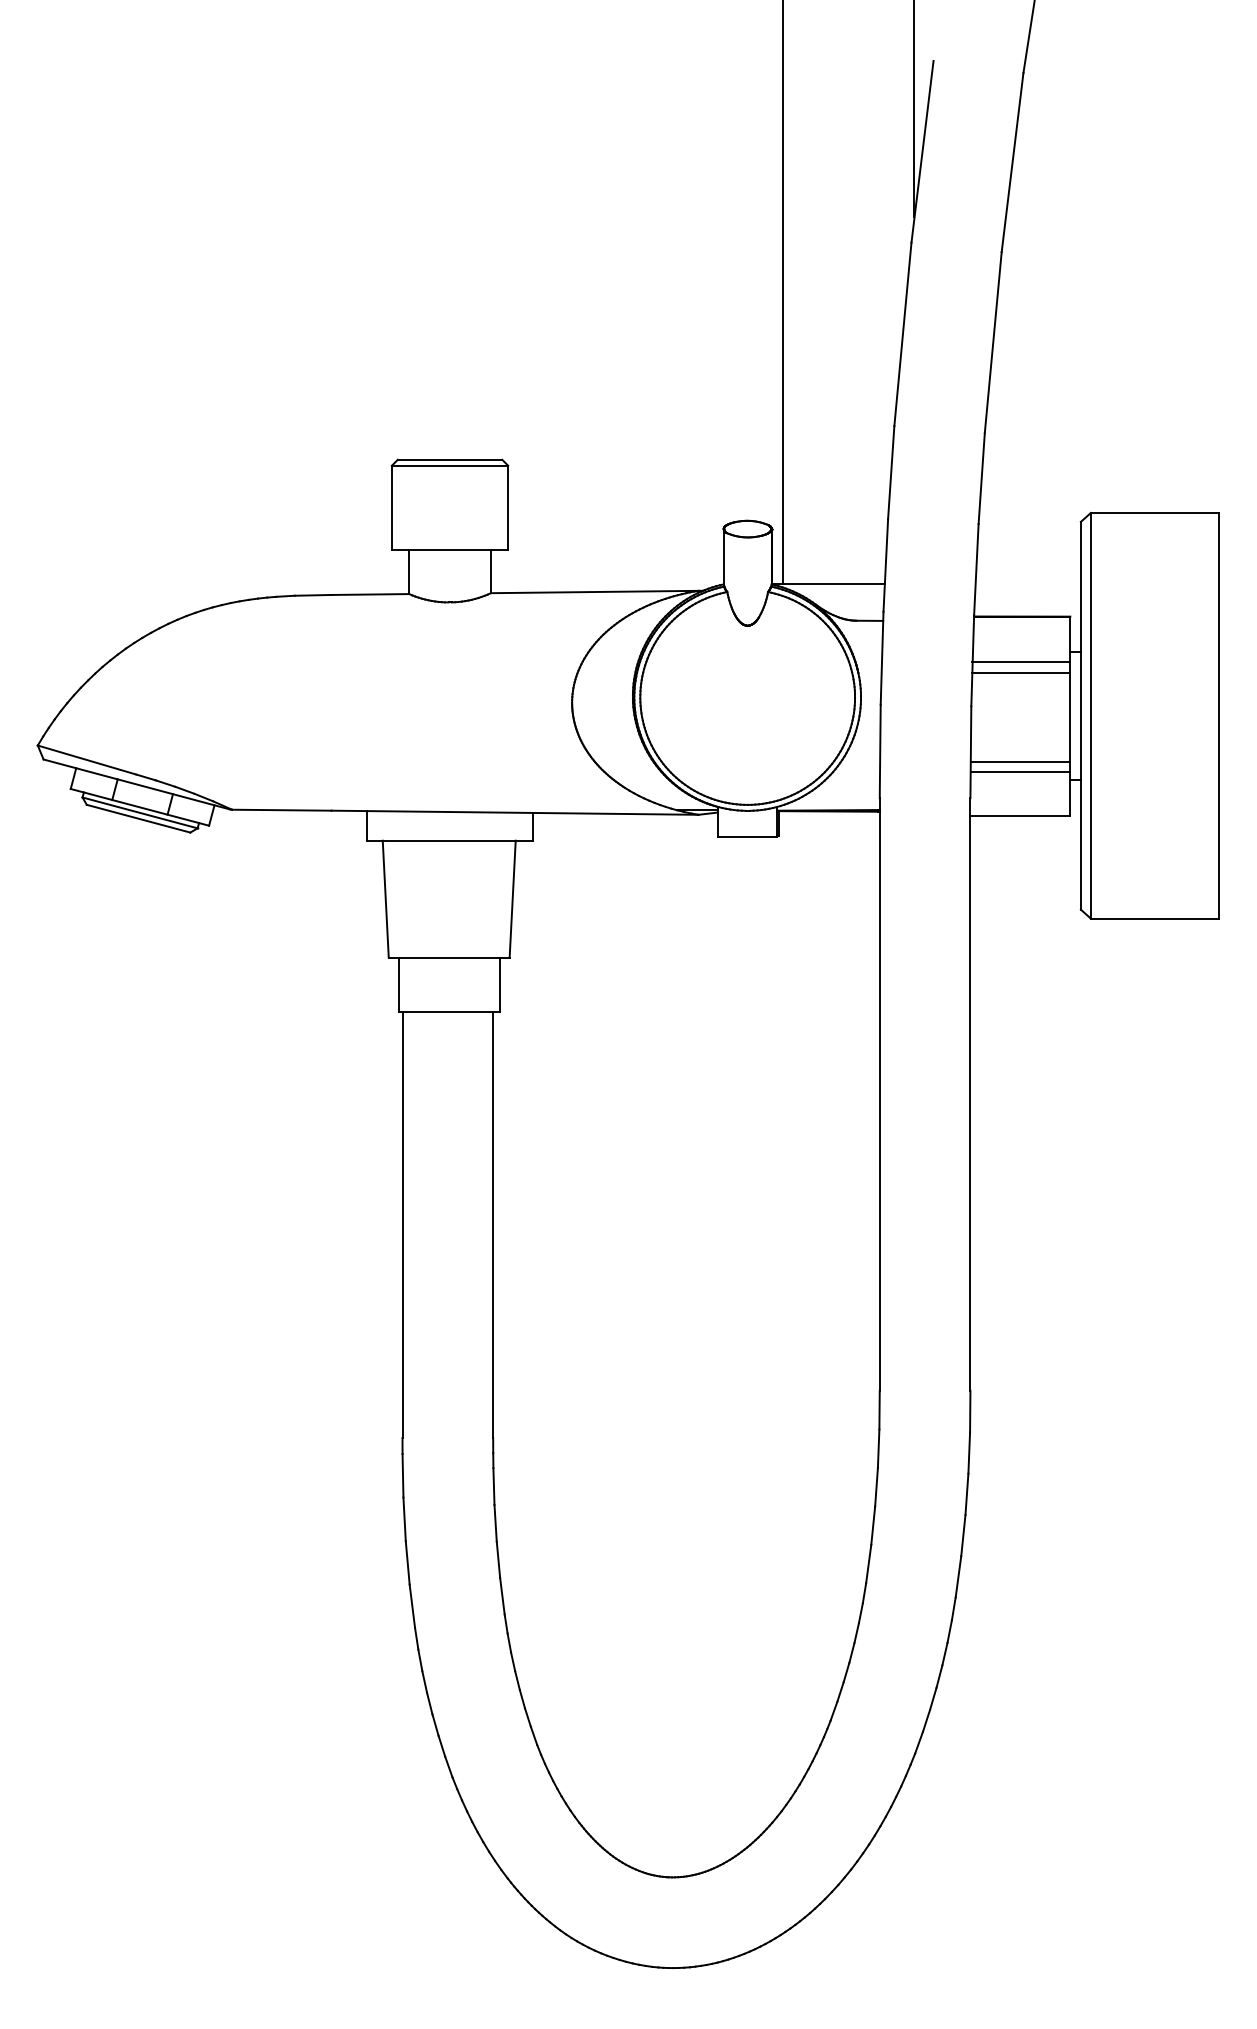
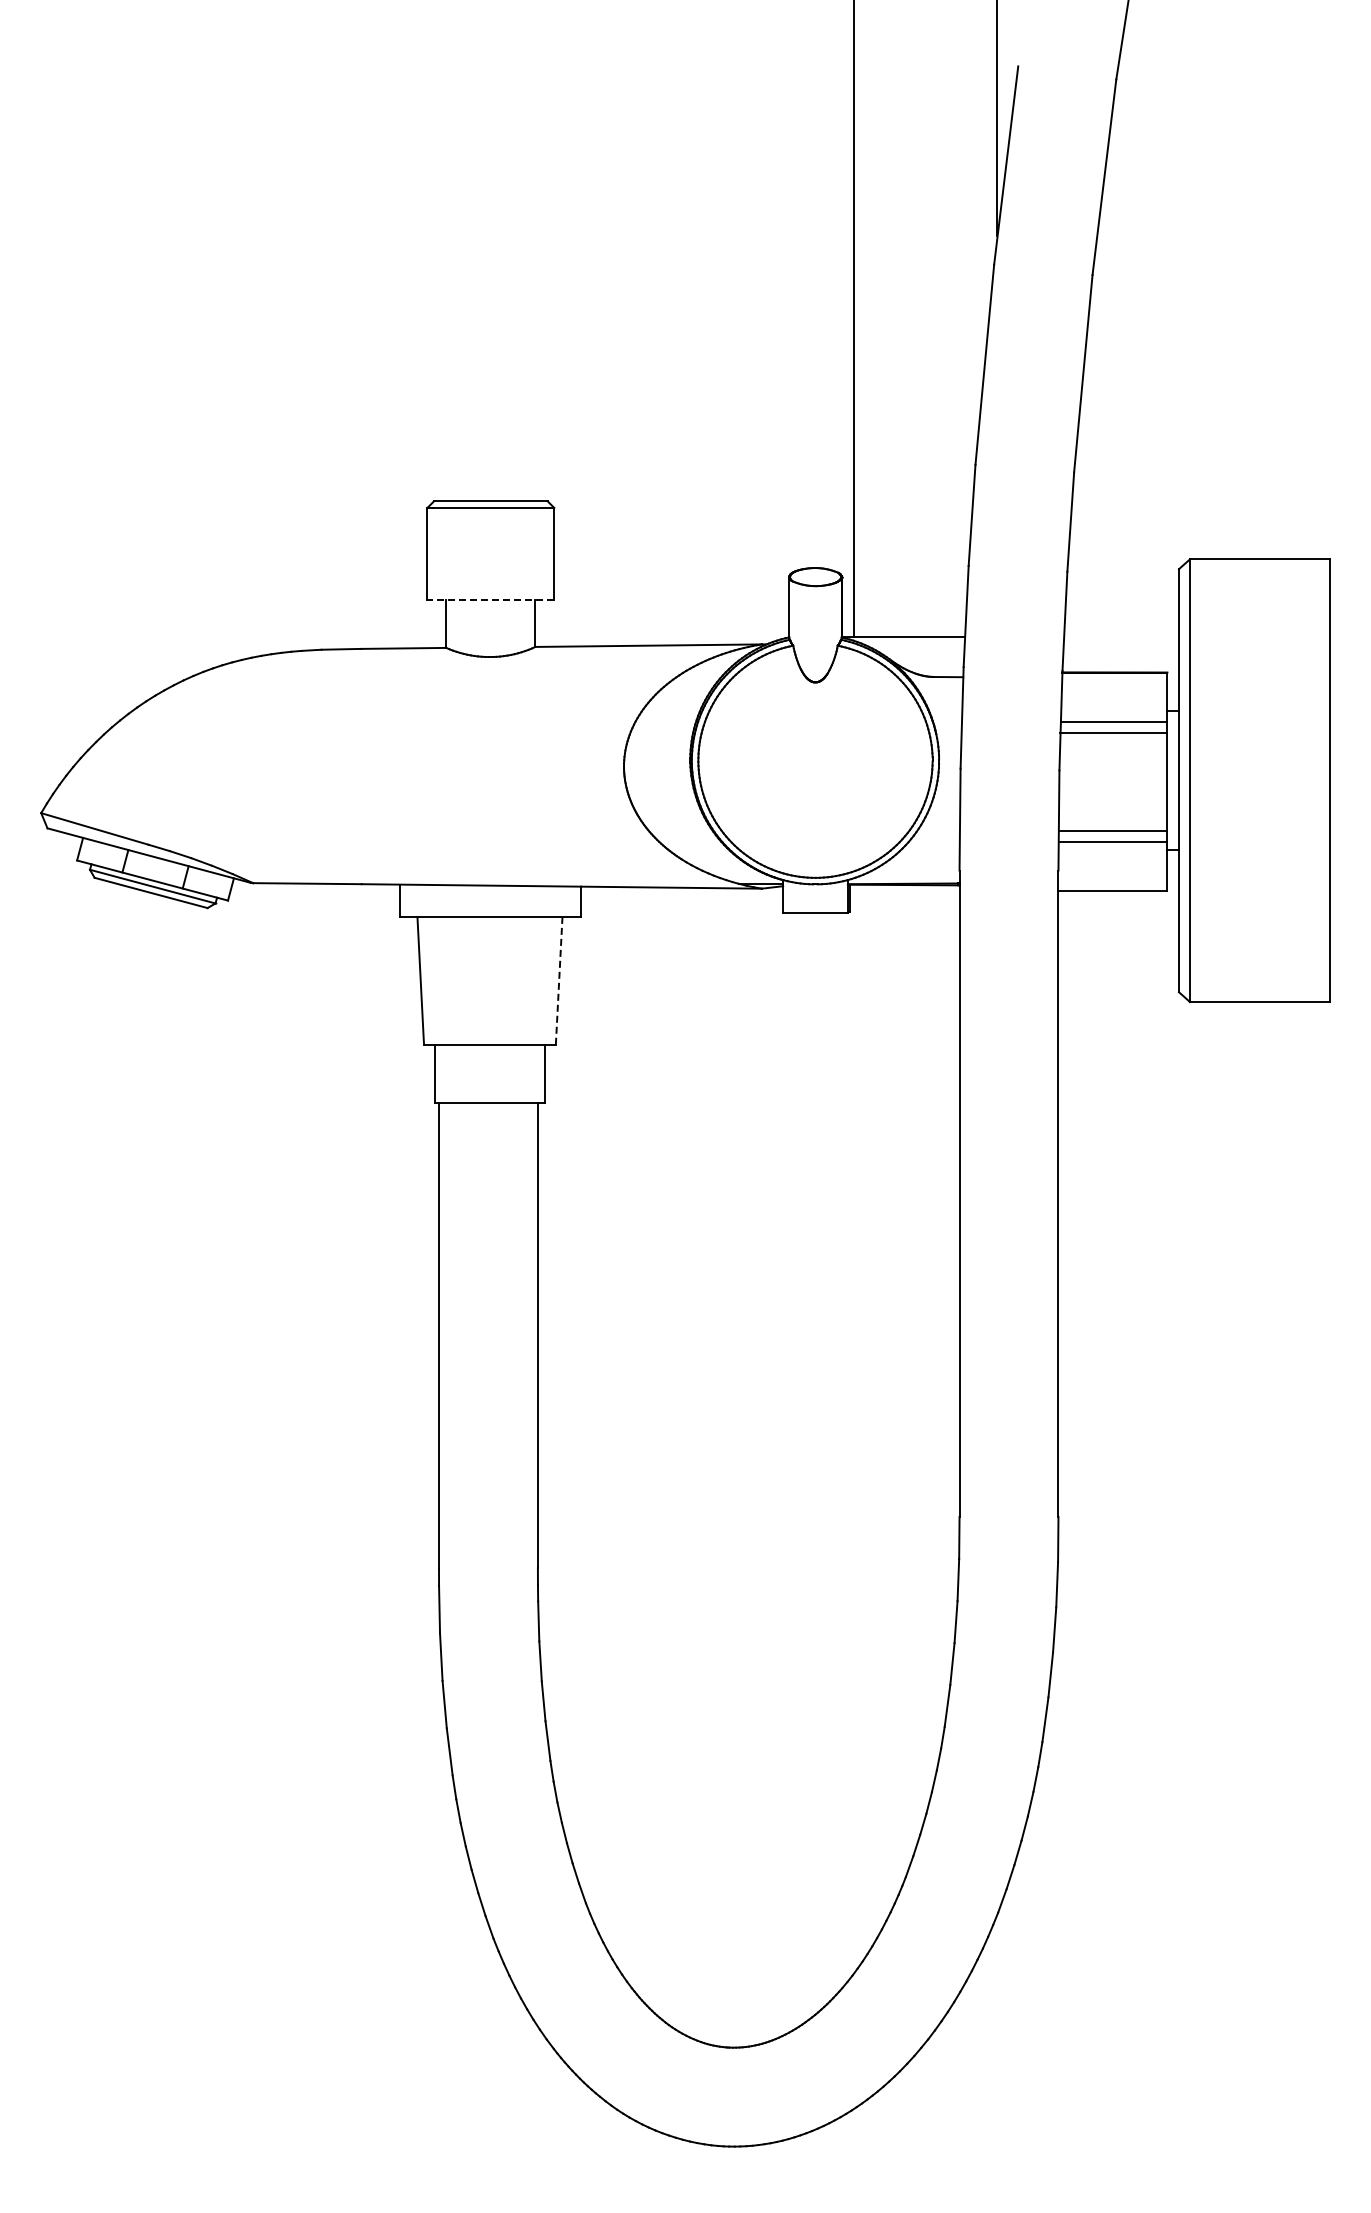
line: (449, 549) -> (490, 599), solid -> dashed
line: (512, 899) -> (559, 981), solid -> dashed

